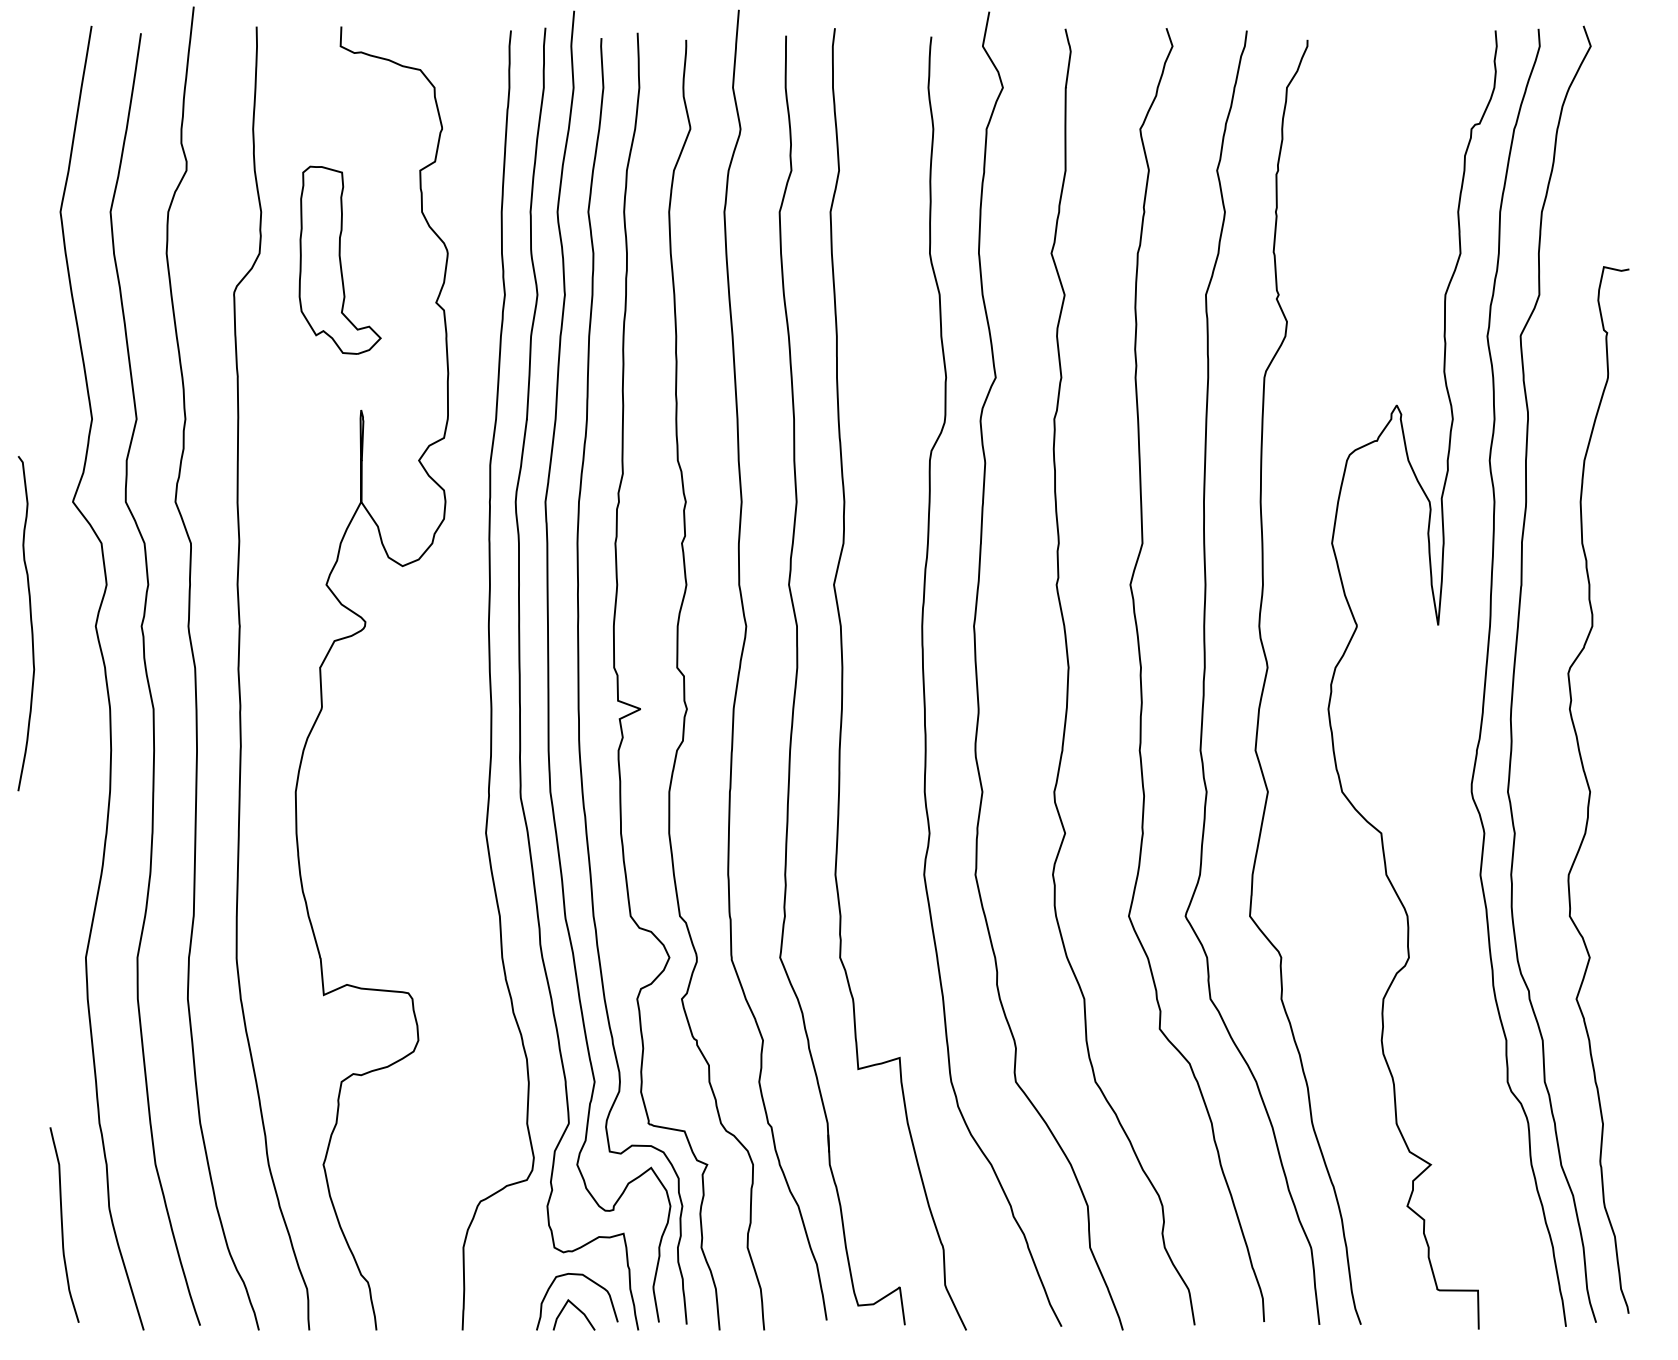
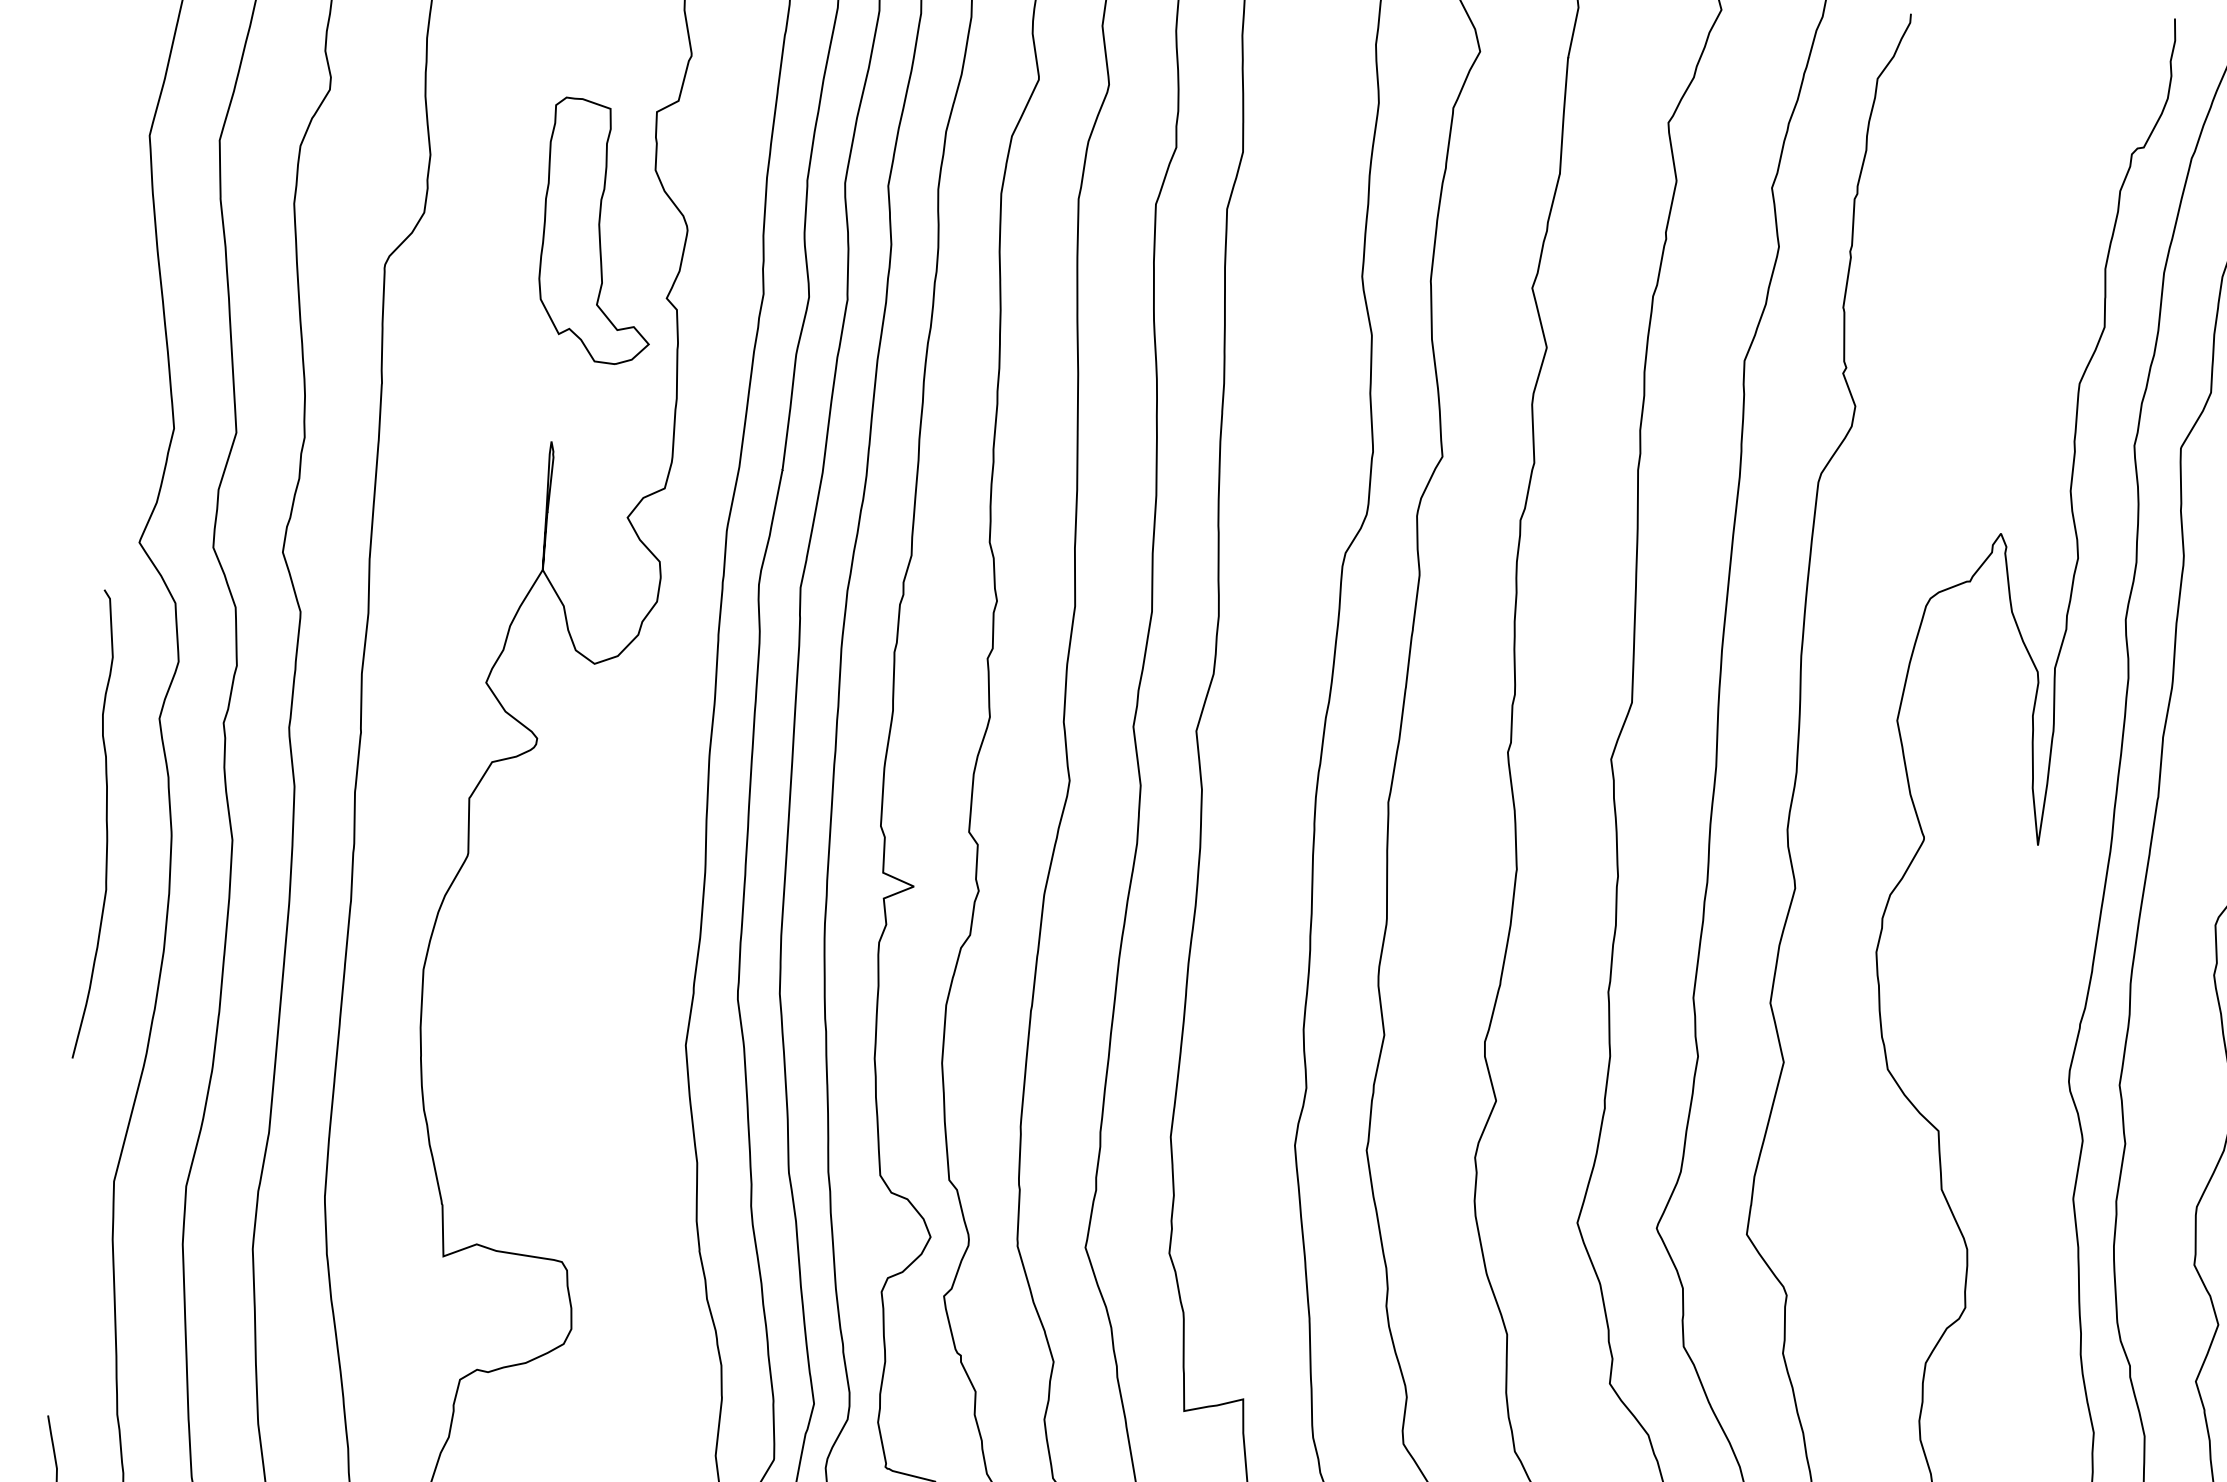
part: (339, 259) -> (598, 230), moved
curve: (30, 623) -> (105, 824), moved

